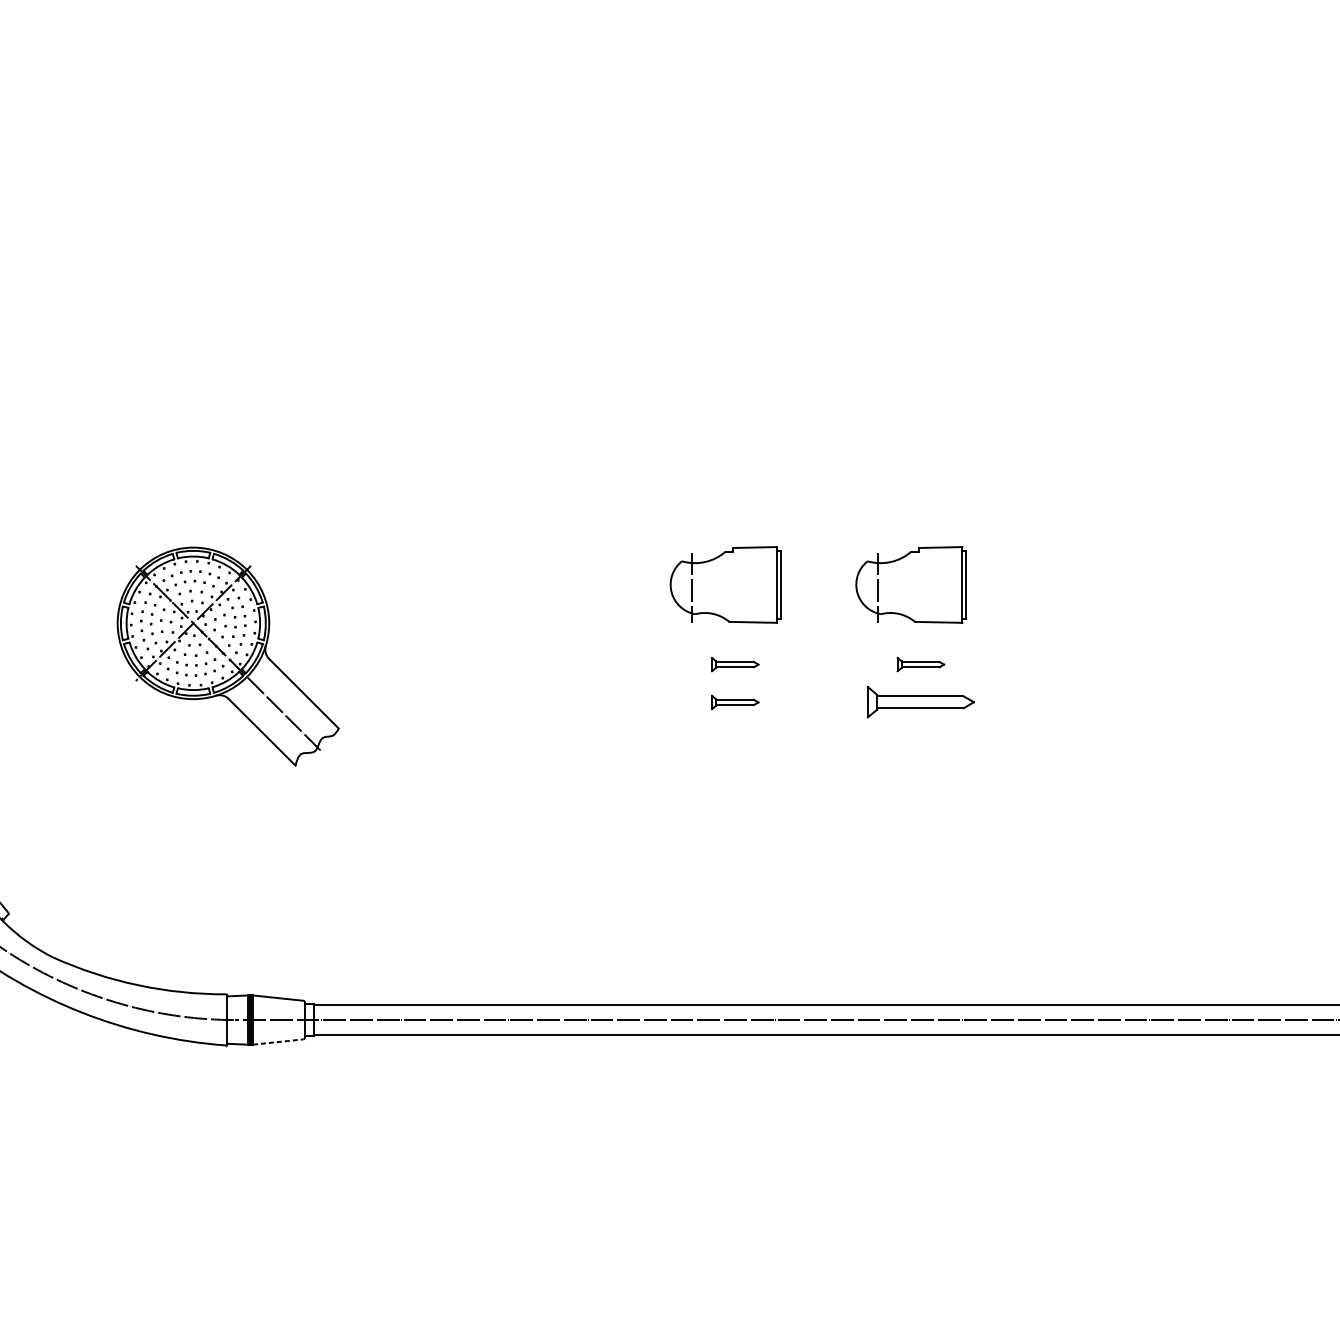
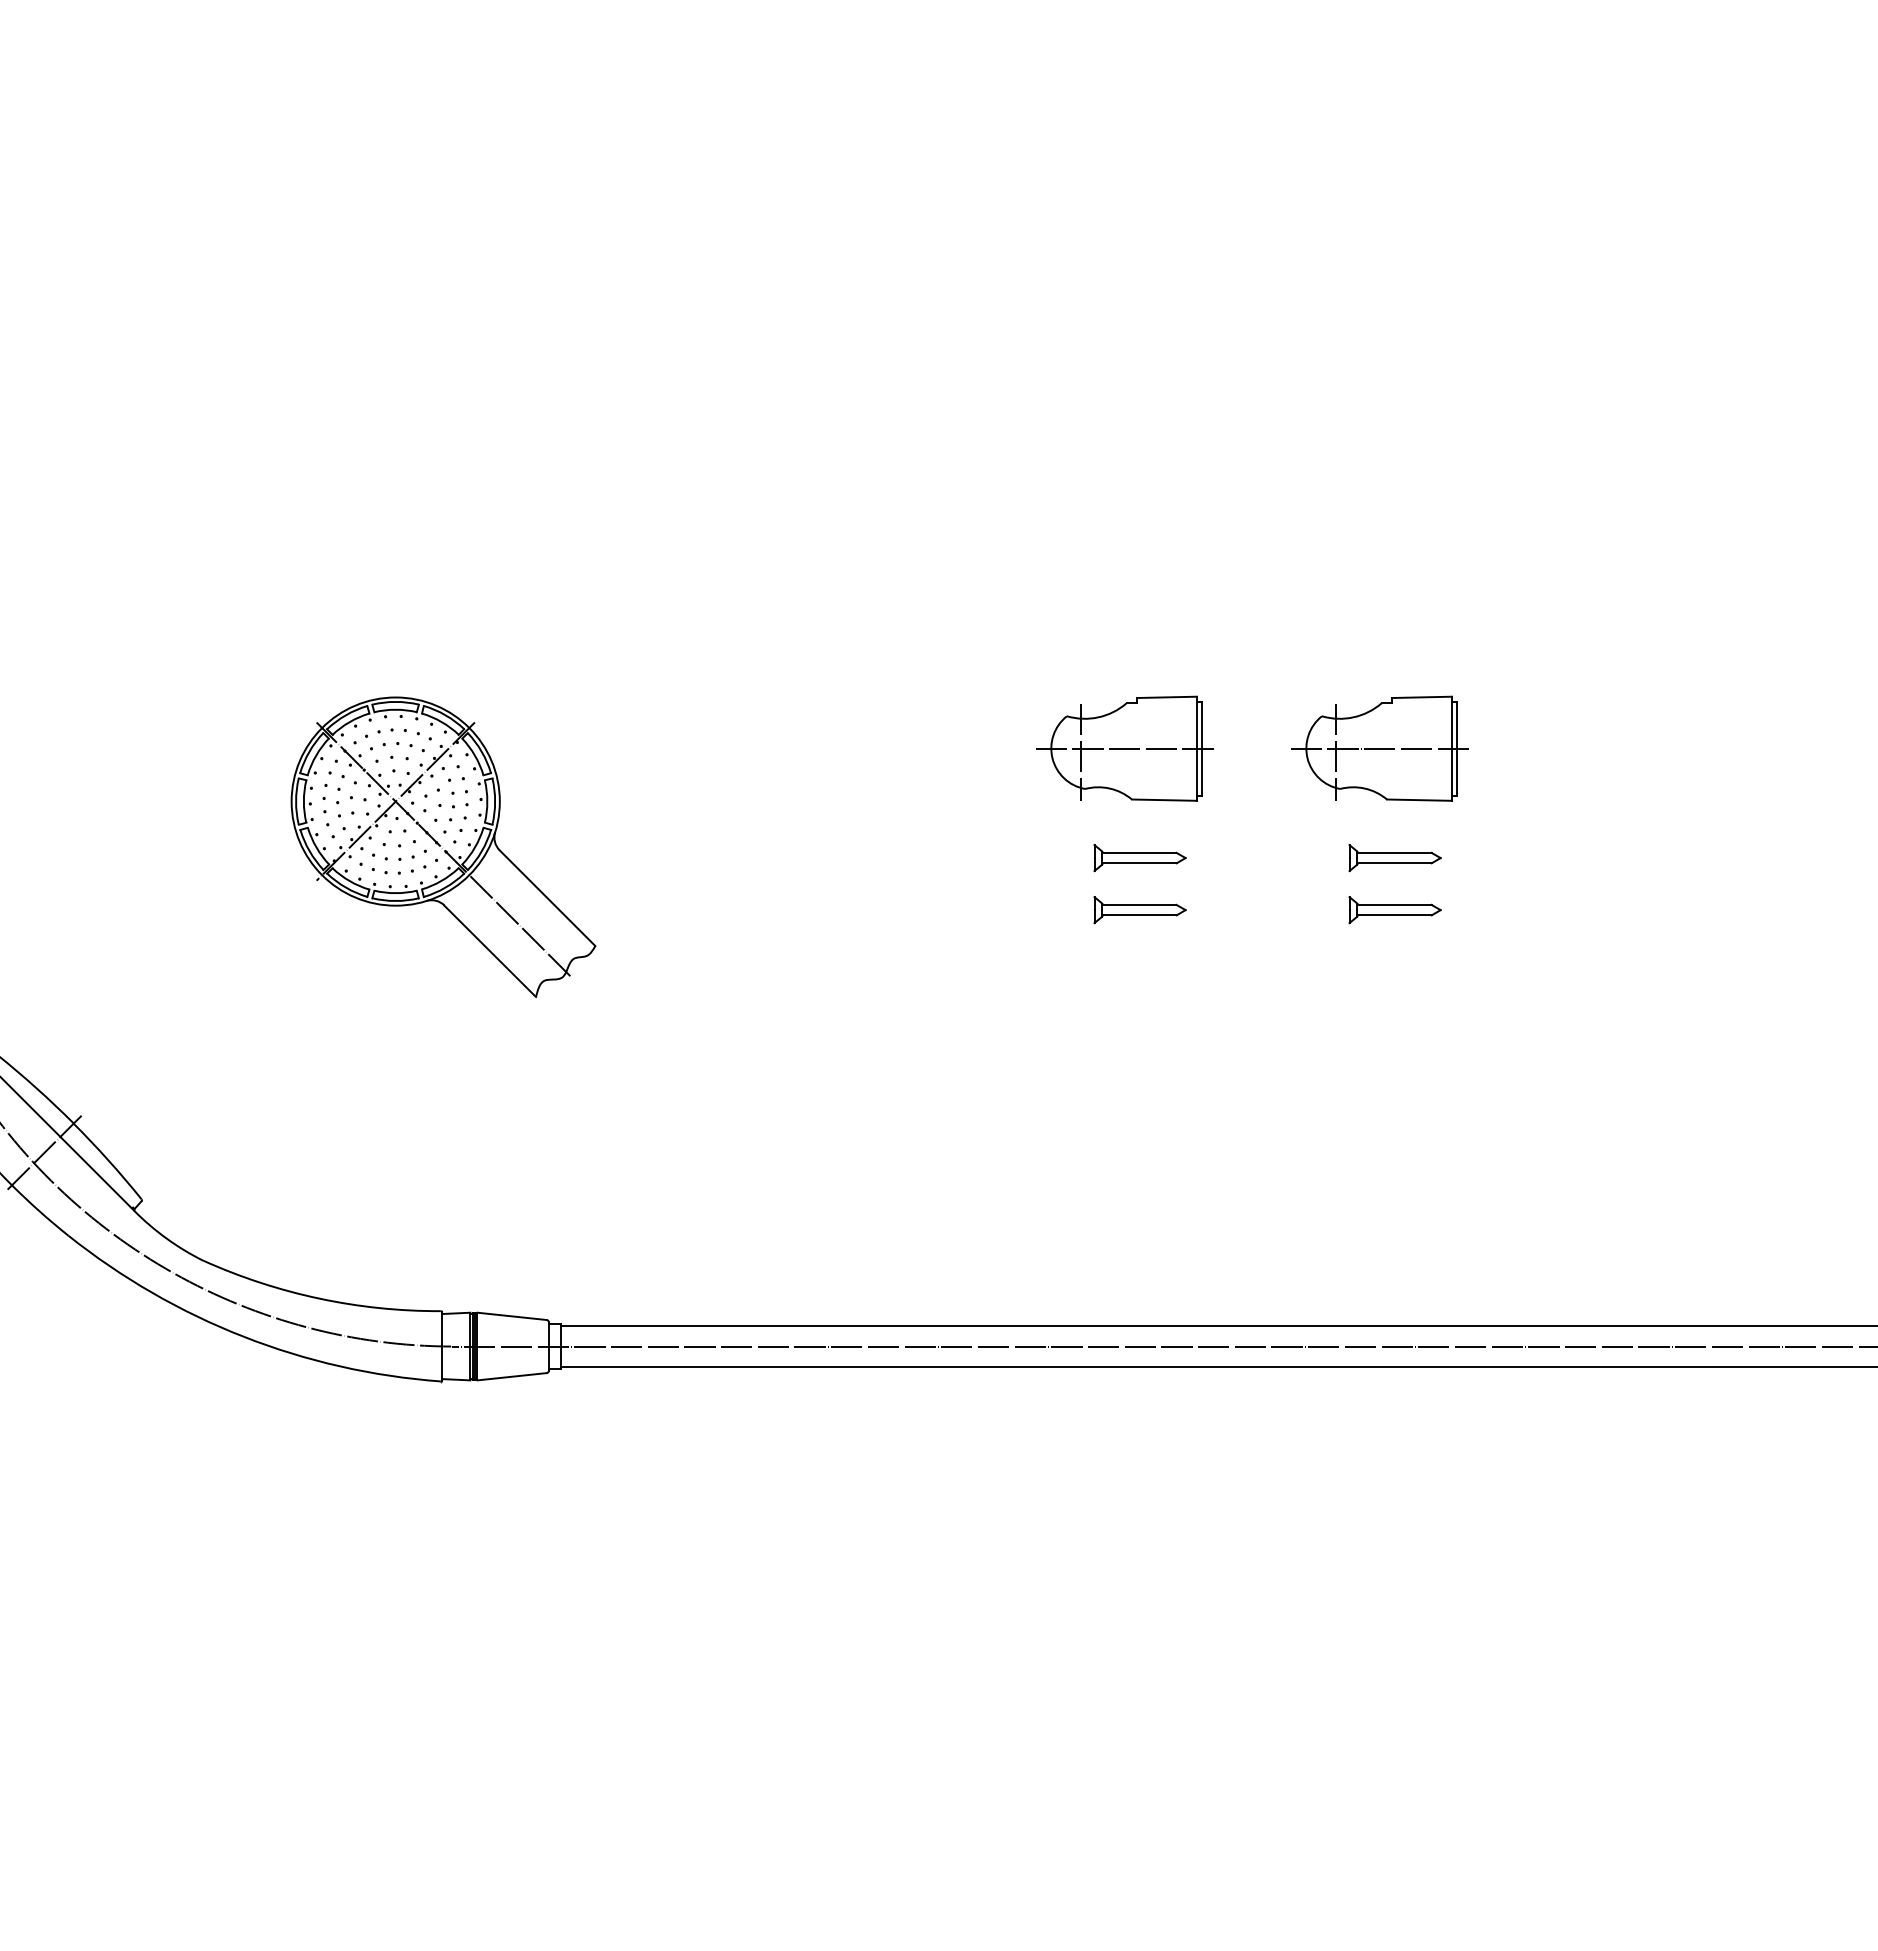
line: (723, 584) -> (1124, 748), added
line: (909, 584) -> (1379, 748), added
part: (734, 664) -> (1139, 858), size x1.43
part: (920, 664) -> (1394, 858), size x1.43
part: (734, 702) -> (1139, 910), size x1.43
part: (920, 702) -> (1394, 910), size x0.62
line: (278, 1041) -> (512, 1376), dashed -> solid

